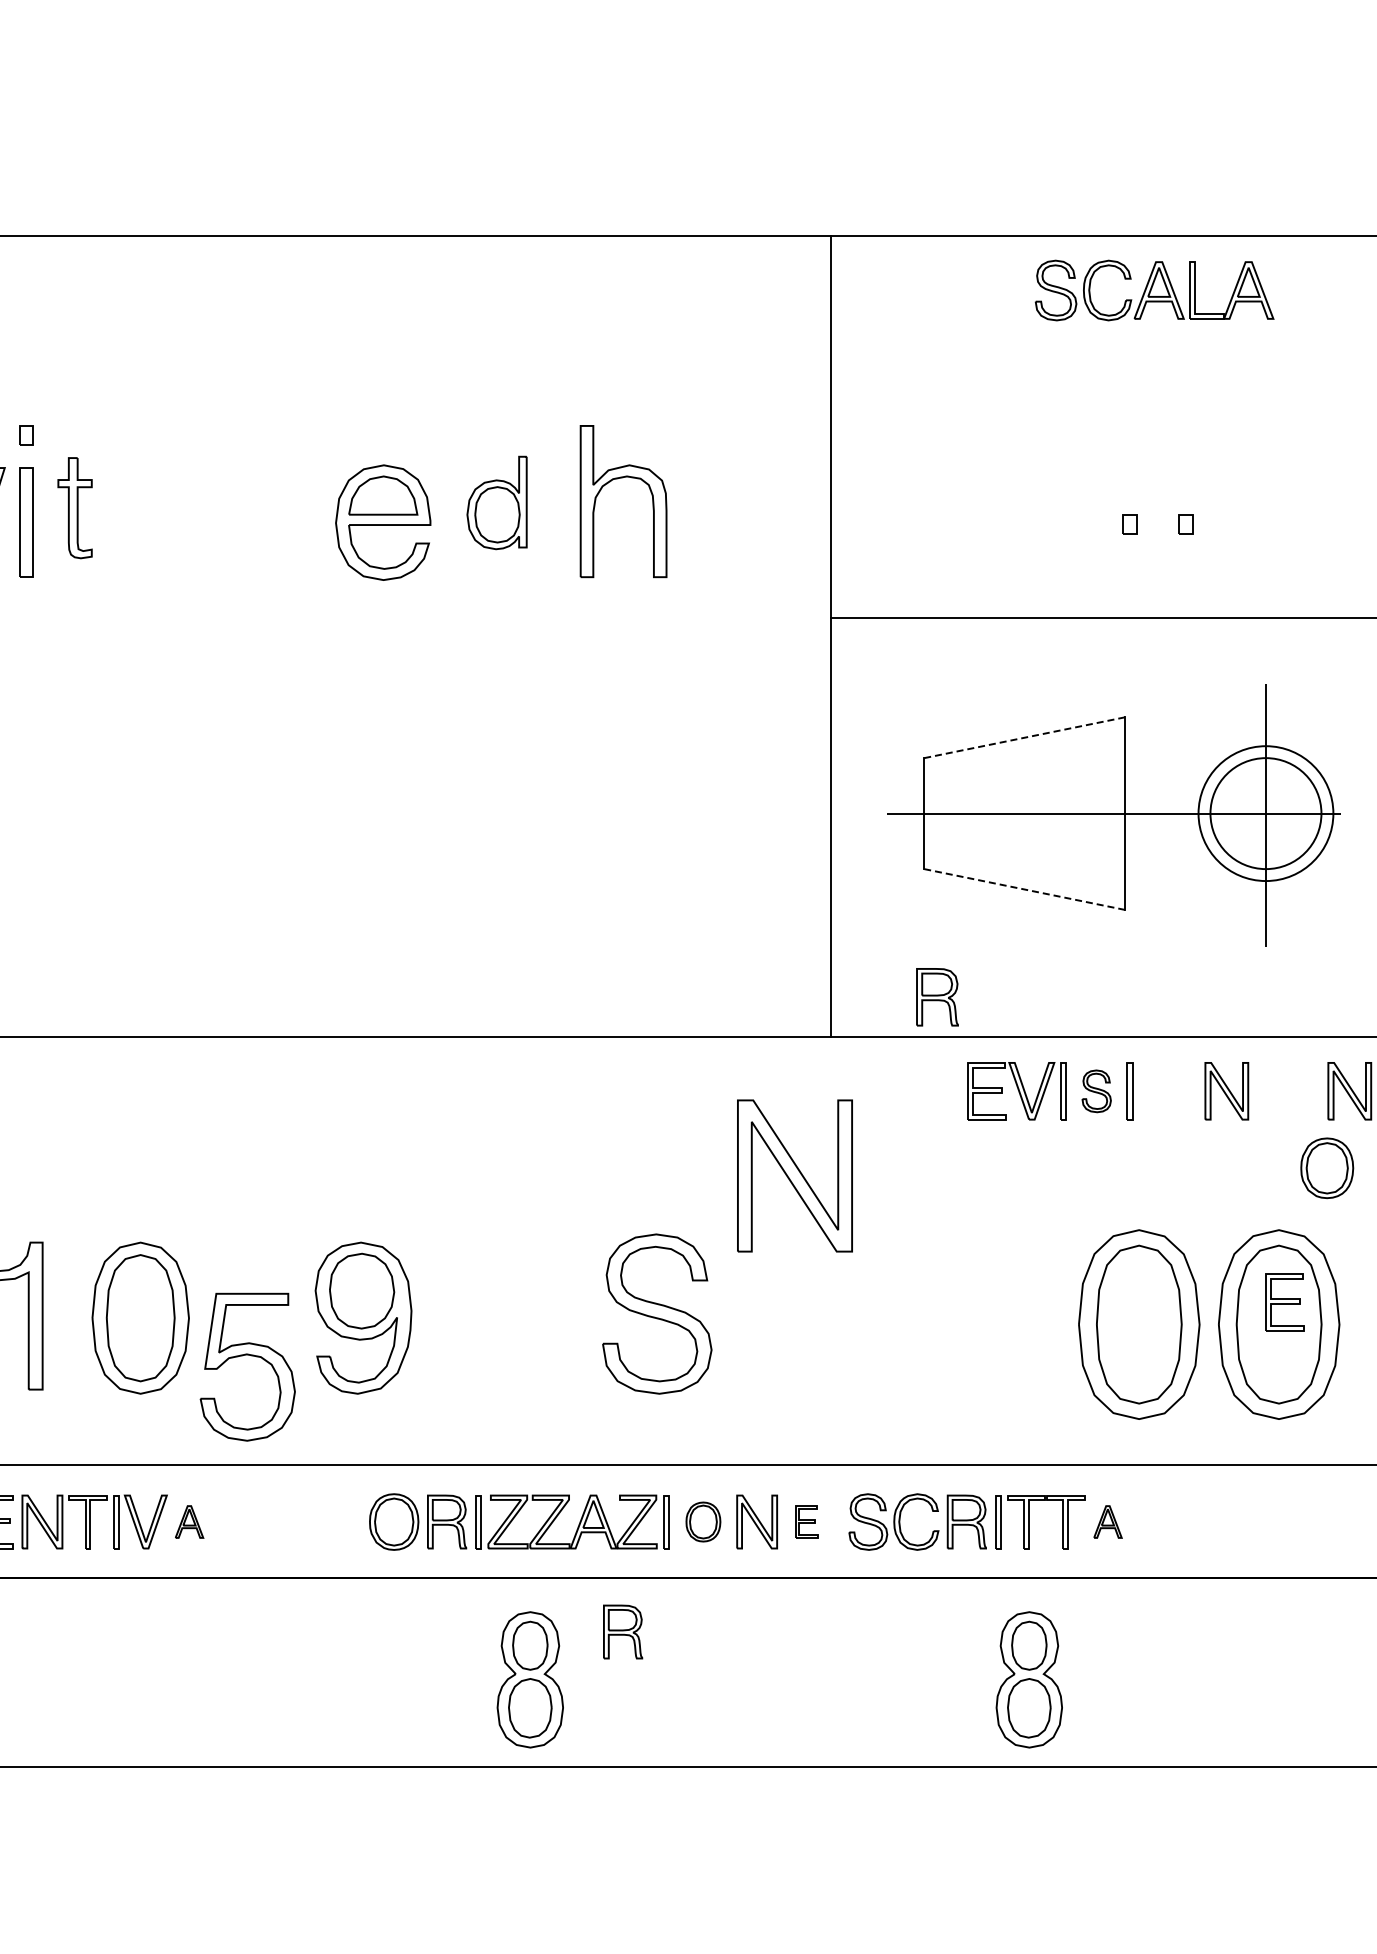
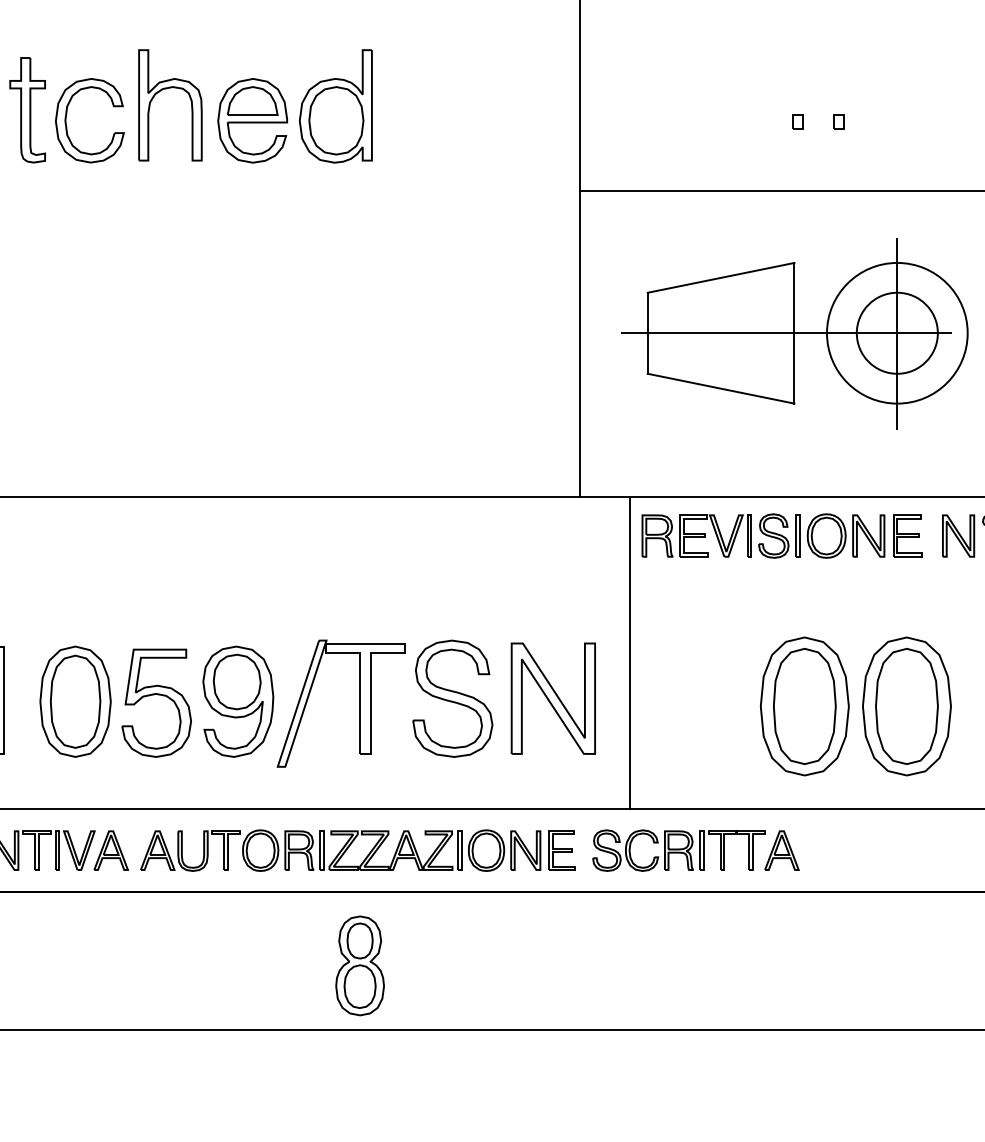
part: (617, 479) -> (165, 89), moved
part: (496, 502) -> (335, 106), size x1.67
part: (74, 507) -> (27, 109), size x1.43
part: (128, 525) -> (66, 122), added
line: (1025, 737) -> (721, 277), dashed -> solid
circle: (1265, 813) -> (897, 333), size x1.43
line: (1025, 889) -> (721, 388), dashed -> solid
part: (937, 997) -> (657, 536), moved
part: (1096, 1091) -> (773, 536), size x1.43
part: (1327, 1168) -> (826, 536), moved
part: (794, 1175) -> (553, 698), moved
line: (899, 1250) -> (629, 652), added
part: (1284, 1302) -> (907, 536), moved
part: (530, 1320) -> (360, 703), added
part: (251, 1356) -> (159, 695), moved
part: (189, 1521) -> (111, 850), size x1.67
part: (703, 1521) -> (486, 850), size x1.43
part: (1107, 1521) -> (781, 850), size x1.67
part: (287, 1522) -> (182, 850), added
part: (806, 1522) -> (561, 850), size x1.67
part: (623, 1631) -> (428, 930), removed
part: (1028, 1679) -> (723, 965), removed

